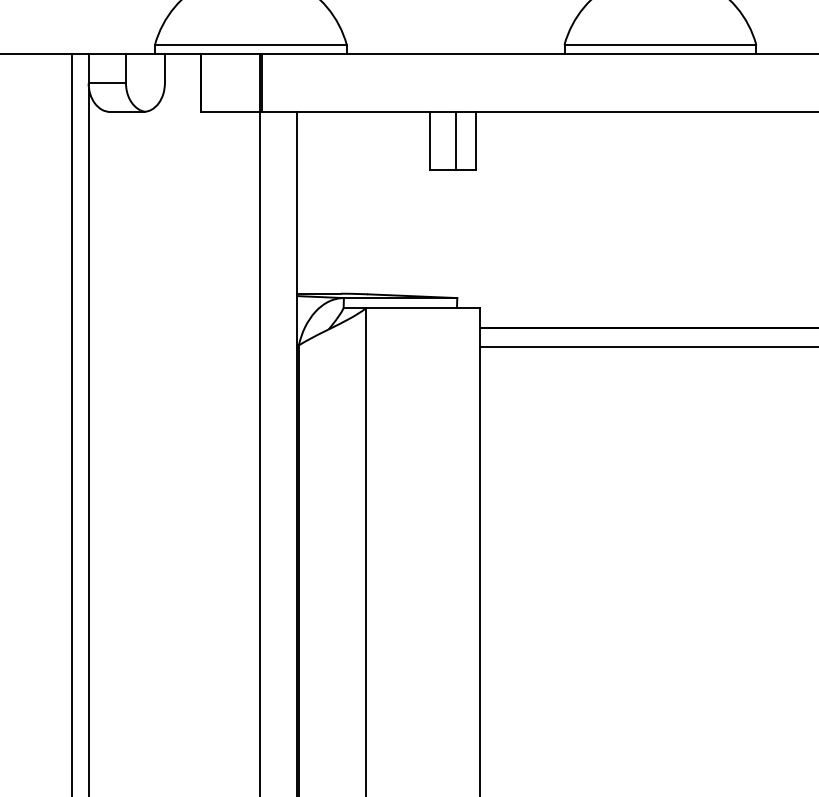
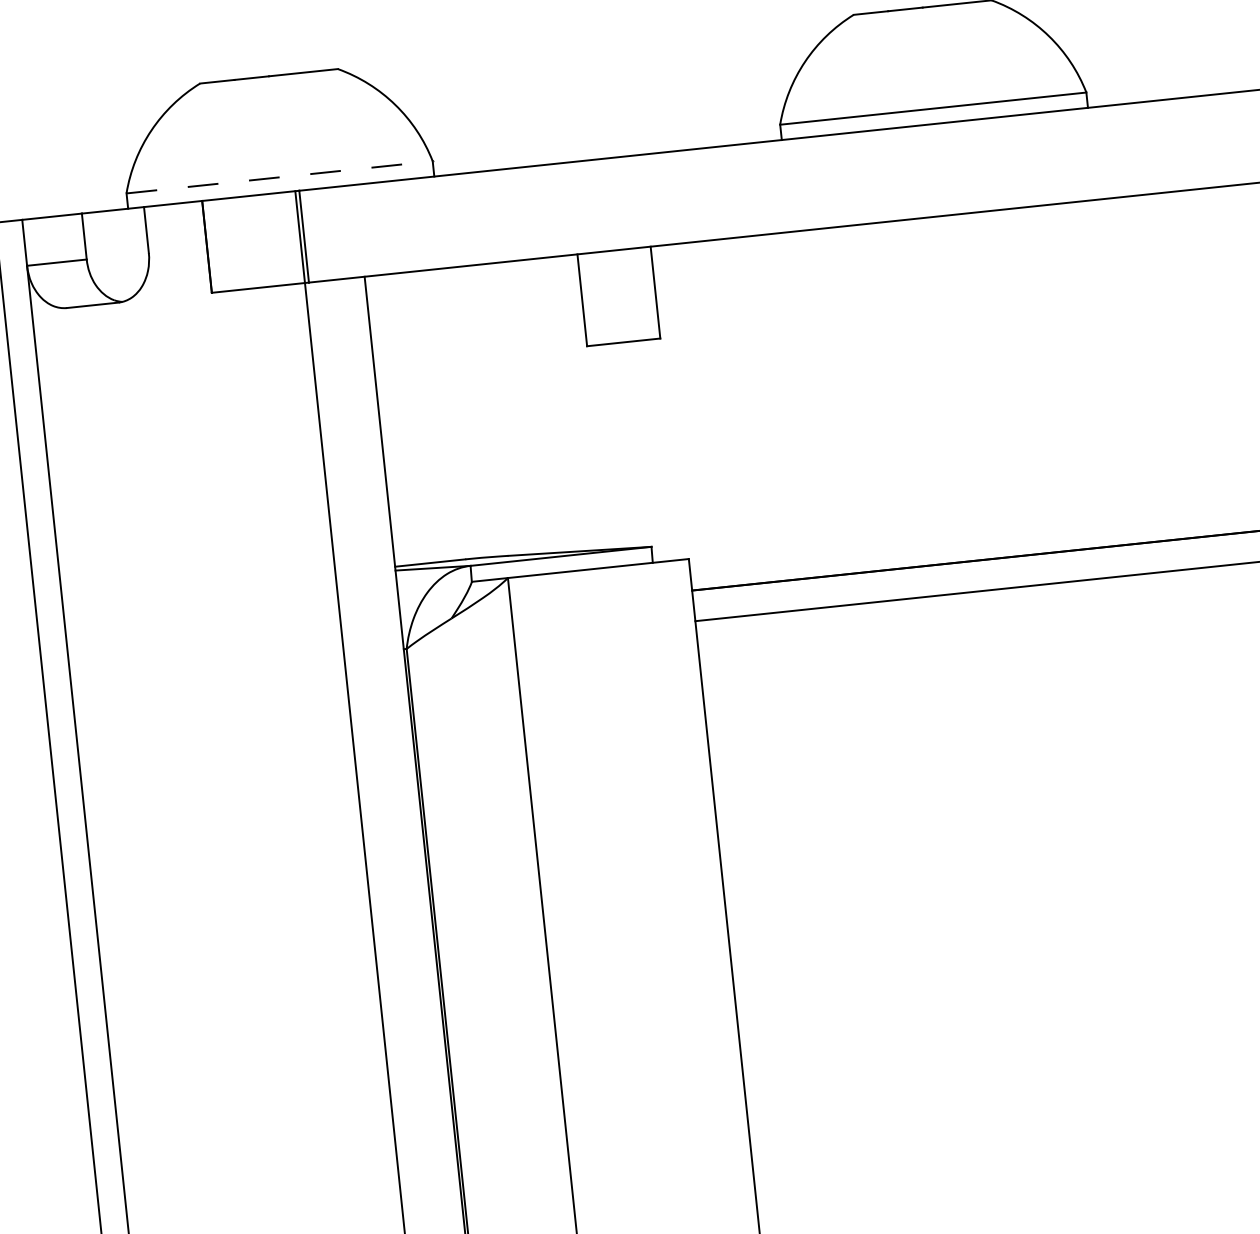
line: (250, 44) -> (278, 176), solid -> dashed
line: (456, 140) -> (623, 295), removed

